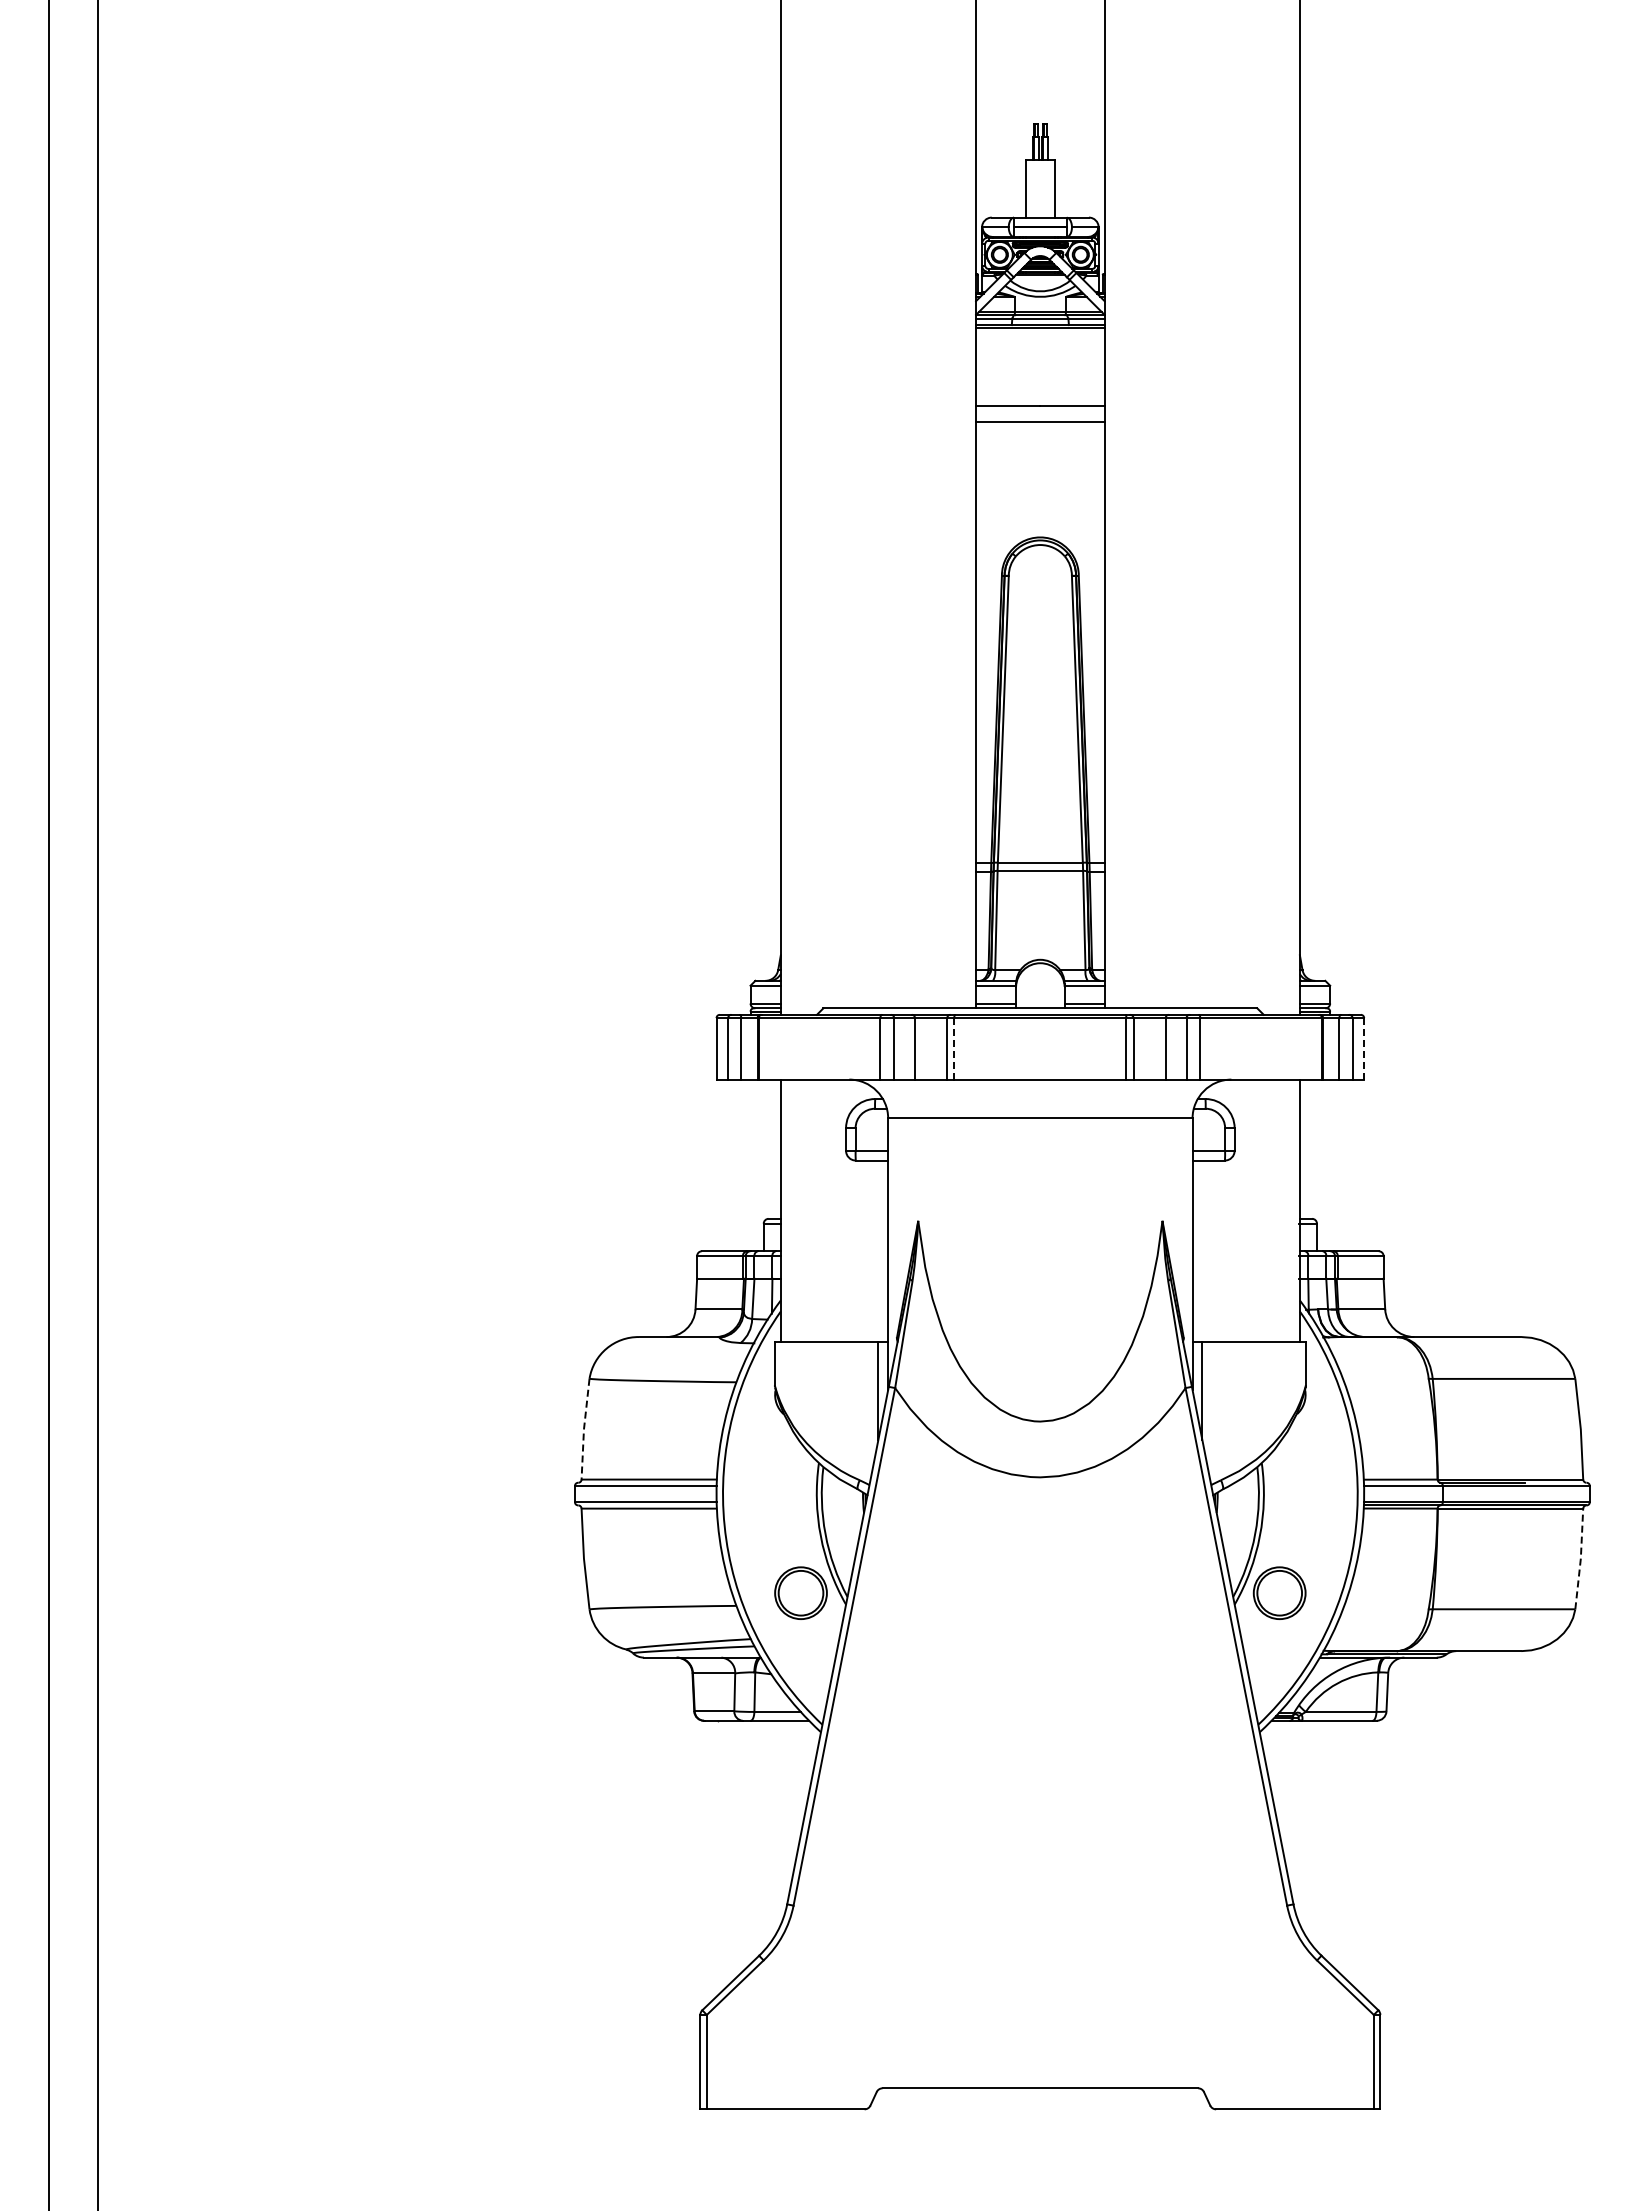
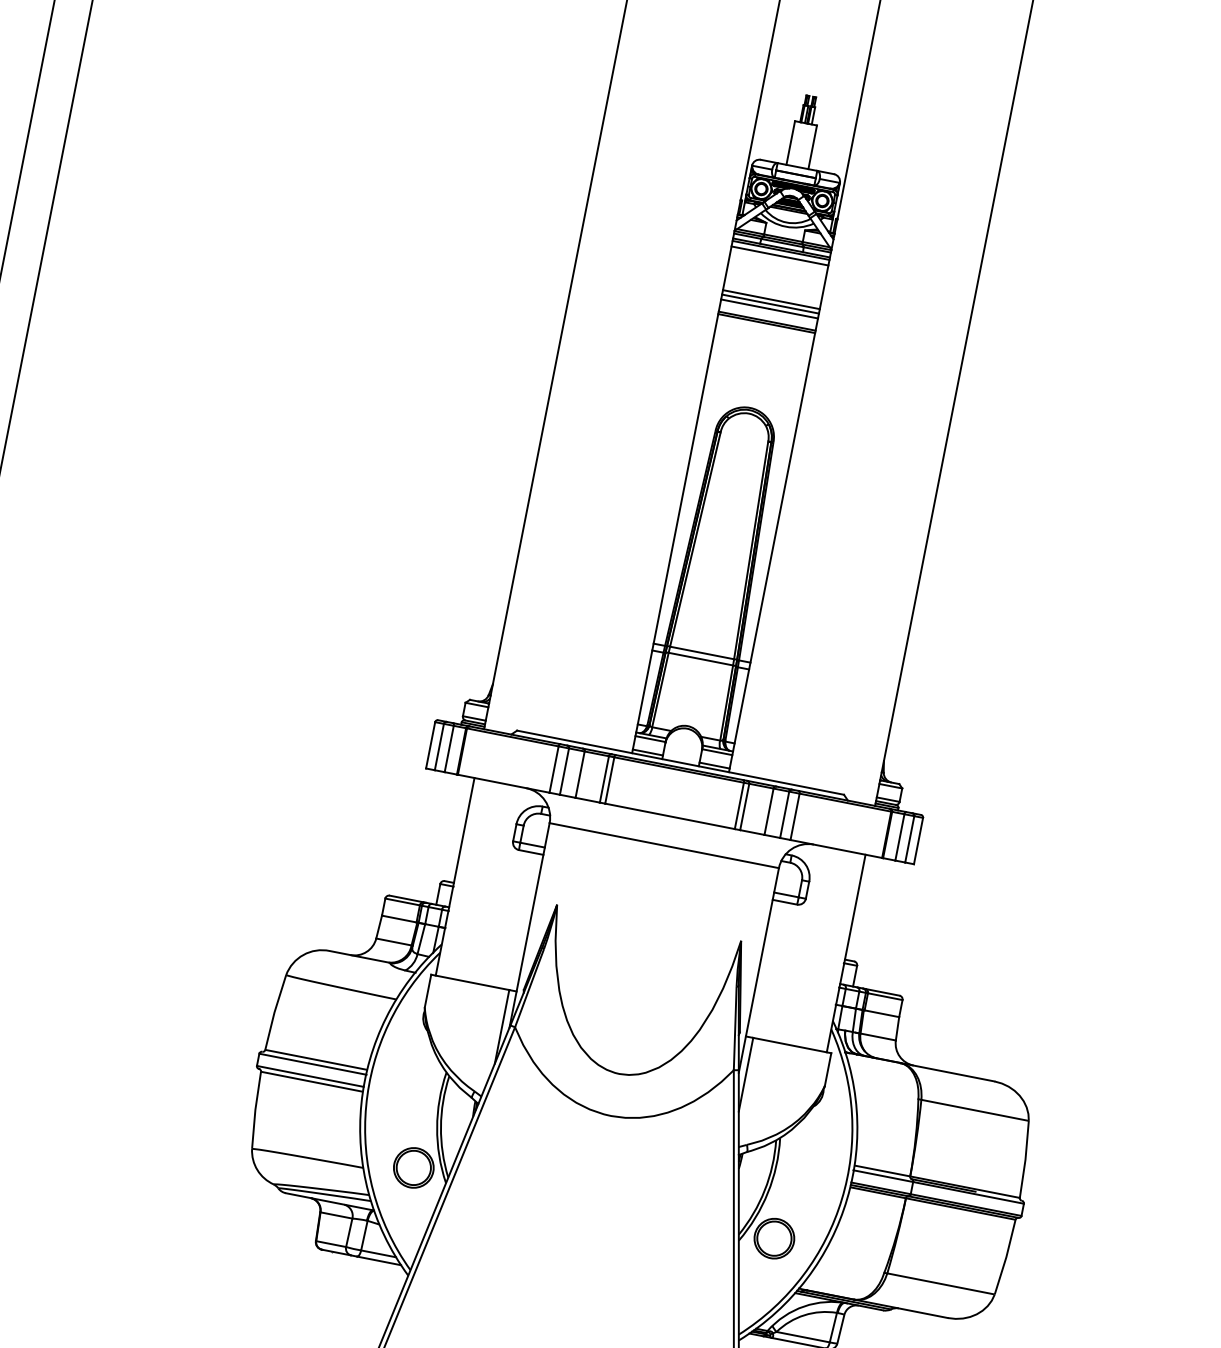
line: (1040, 335) -> (780, 255), added
line: (1040, 393) -> (771, 299), added
line: (1040, 399) -> (770, 304), added
line: (1040, 425) -> (766, 323), added
line: (954, 1048) -> (609, 780), dashed -> solid
line: (1364, 1048) -> (918, 840), dashed -> solid
line: (583, 1429) -> (274, 1012), dashed -> solid
line: (1580, 1558) -> (1006, 1256), dashed -> solid

